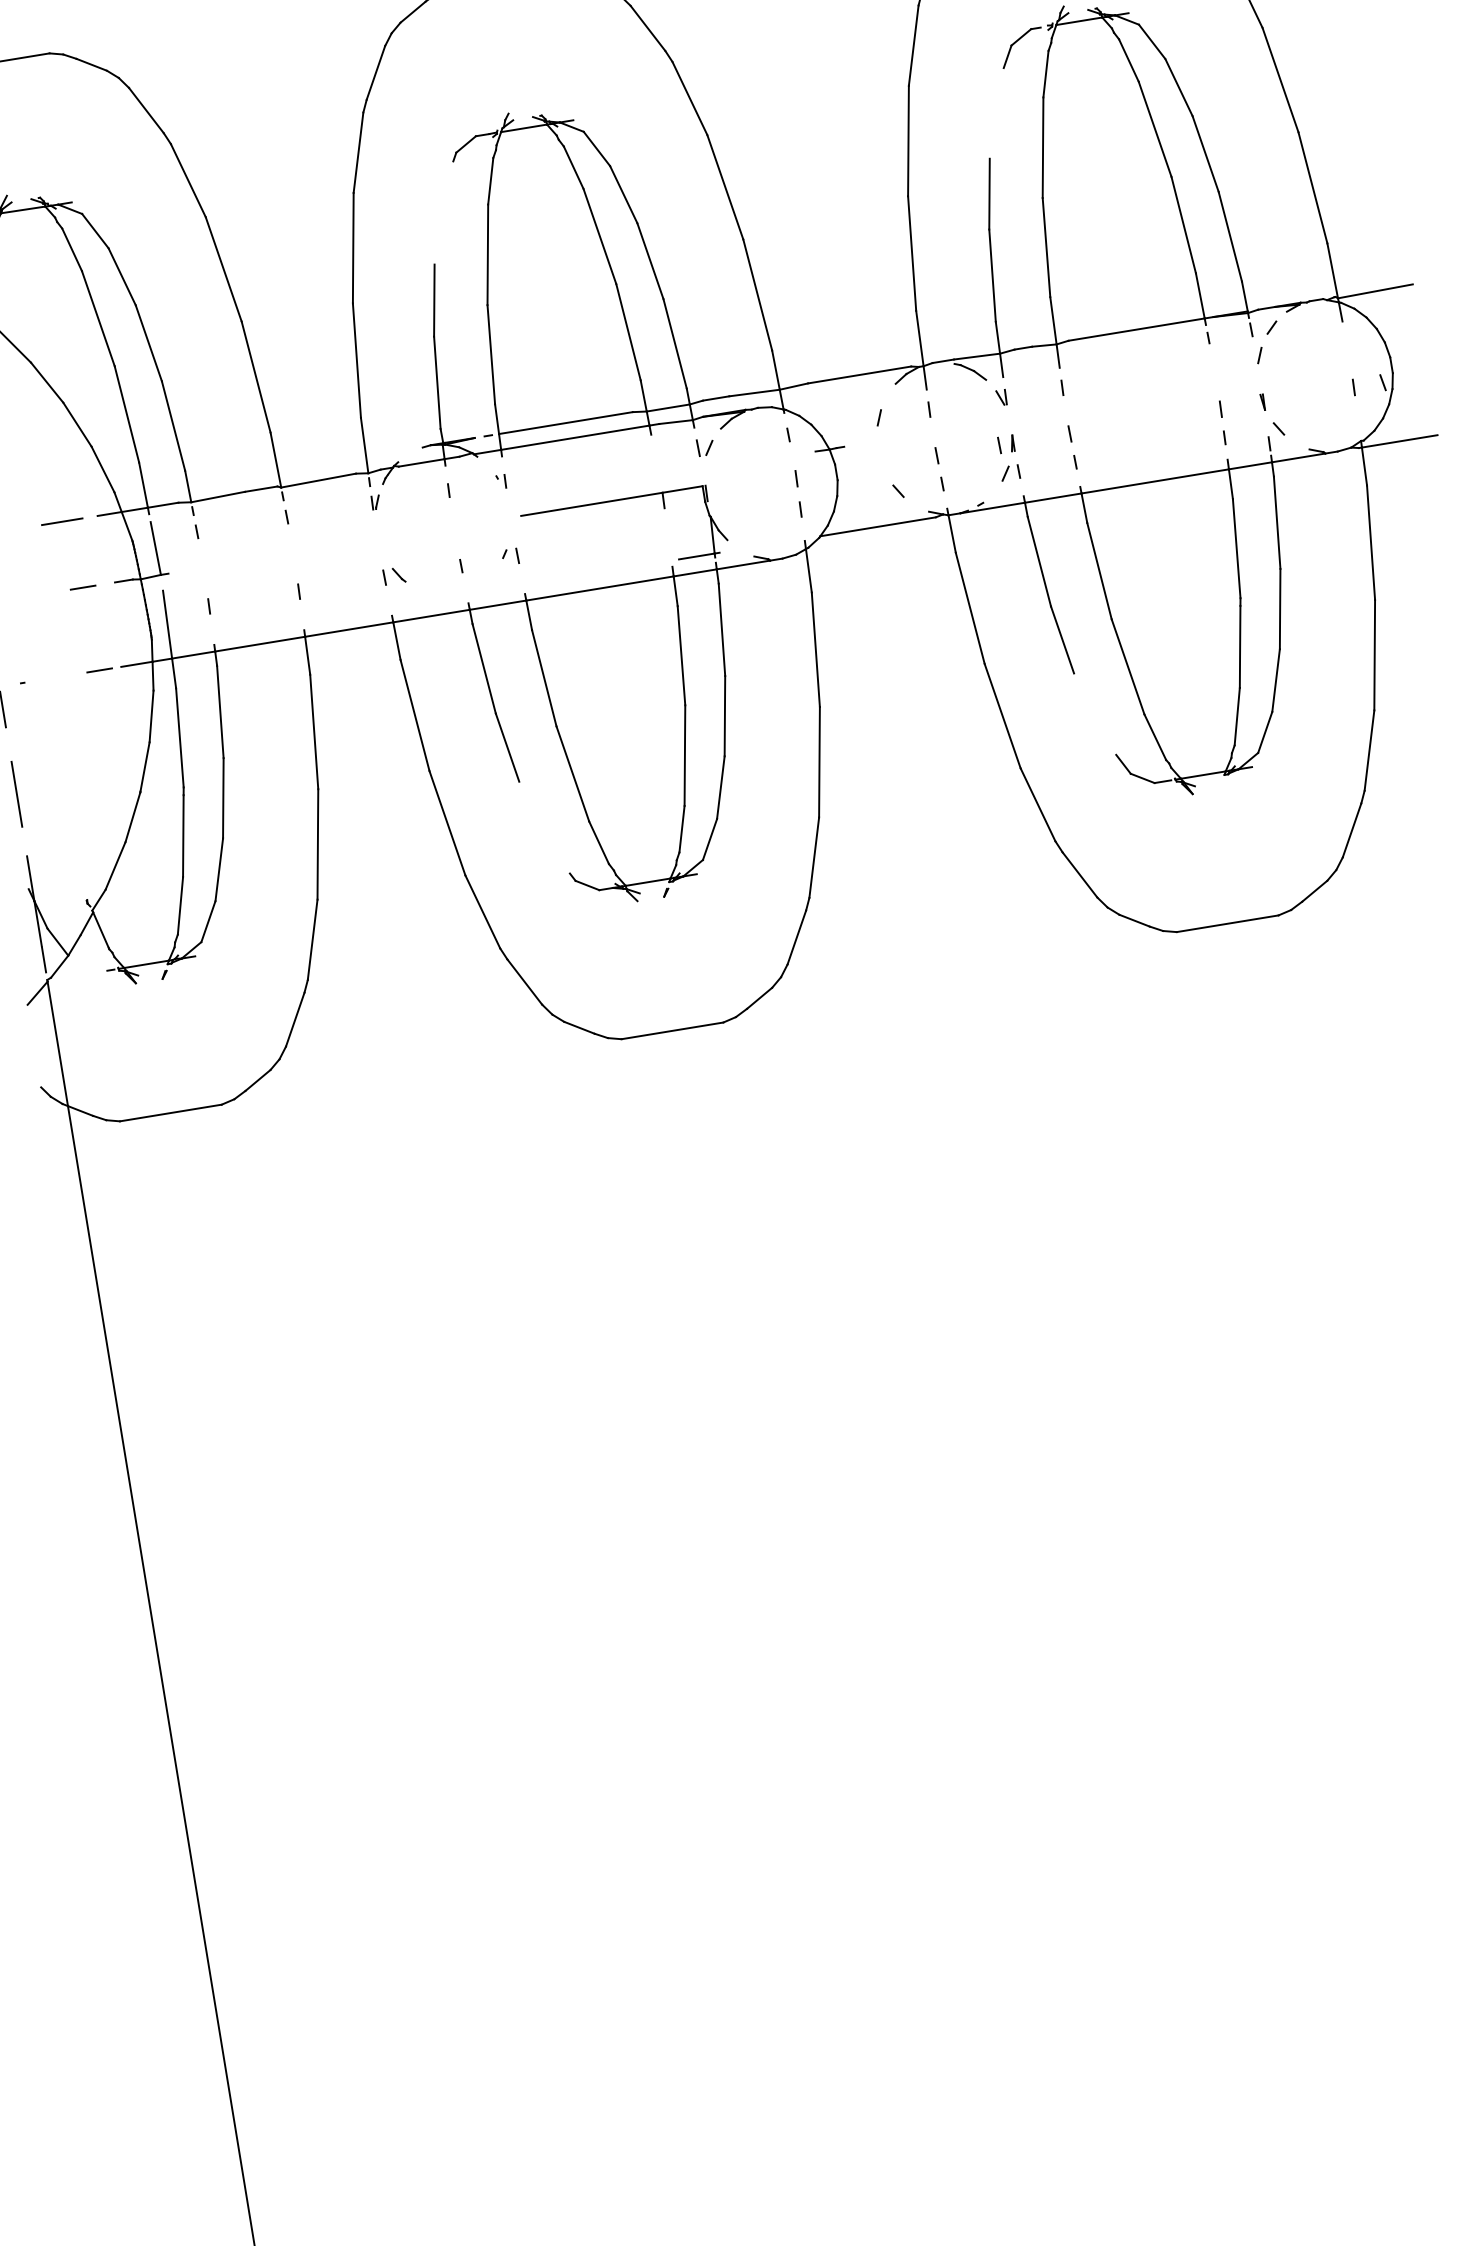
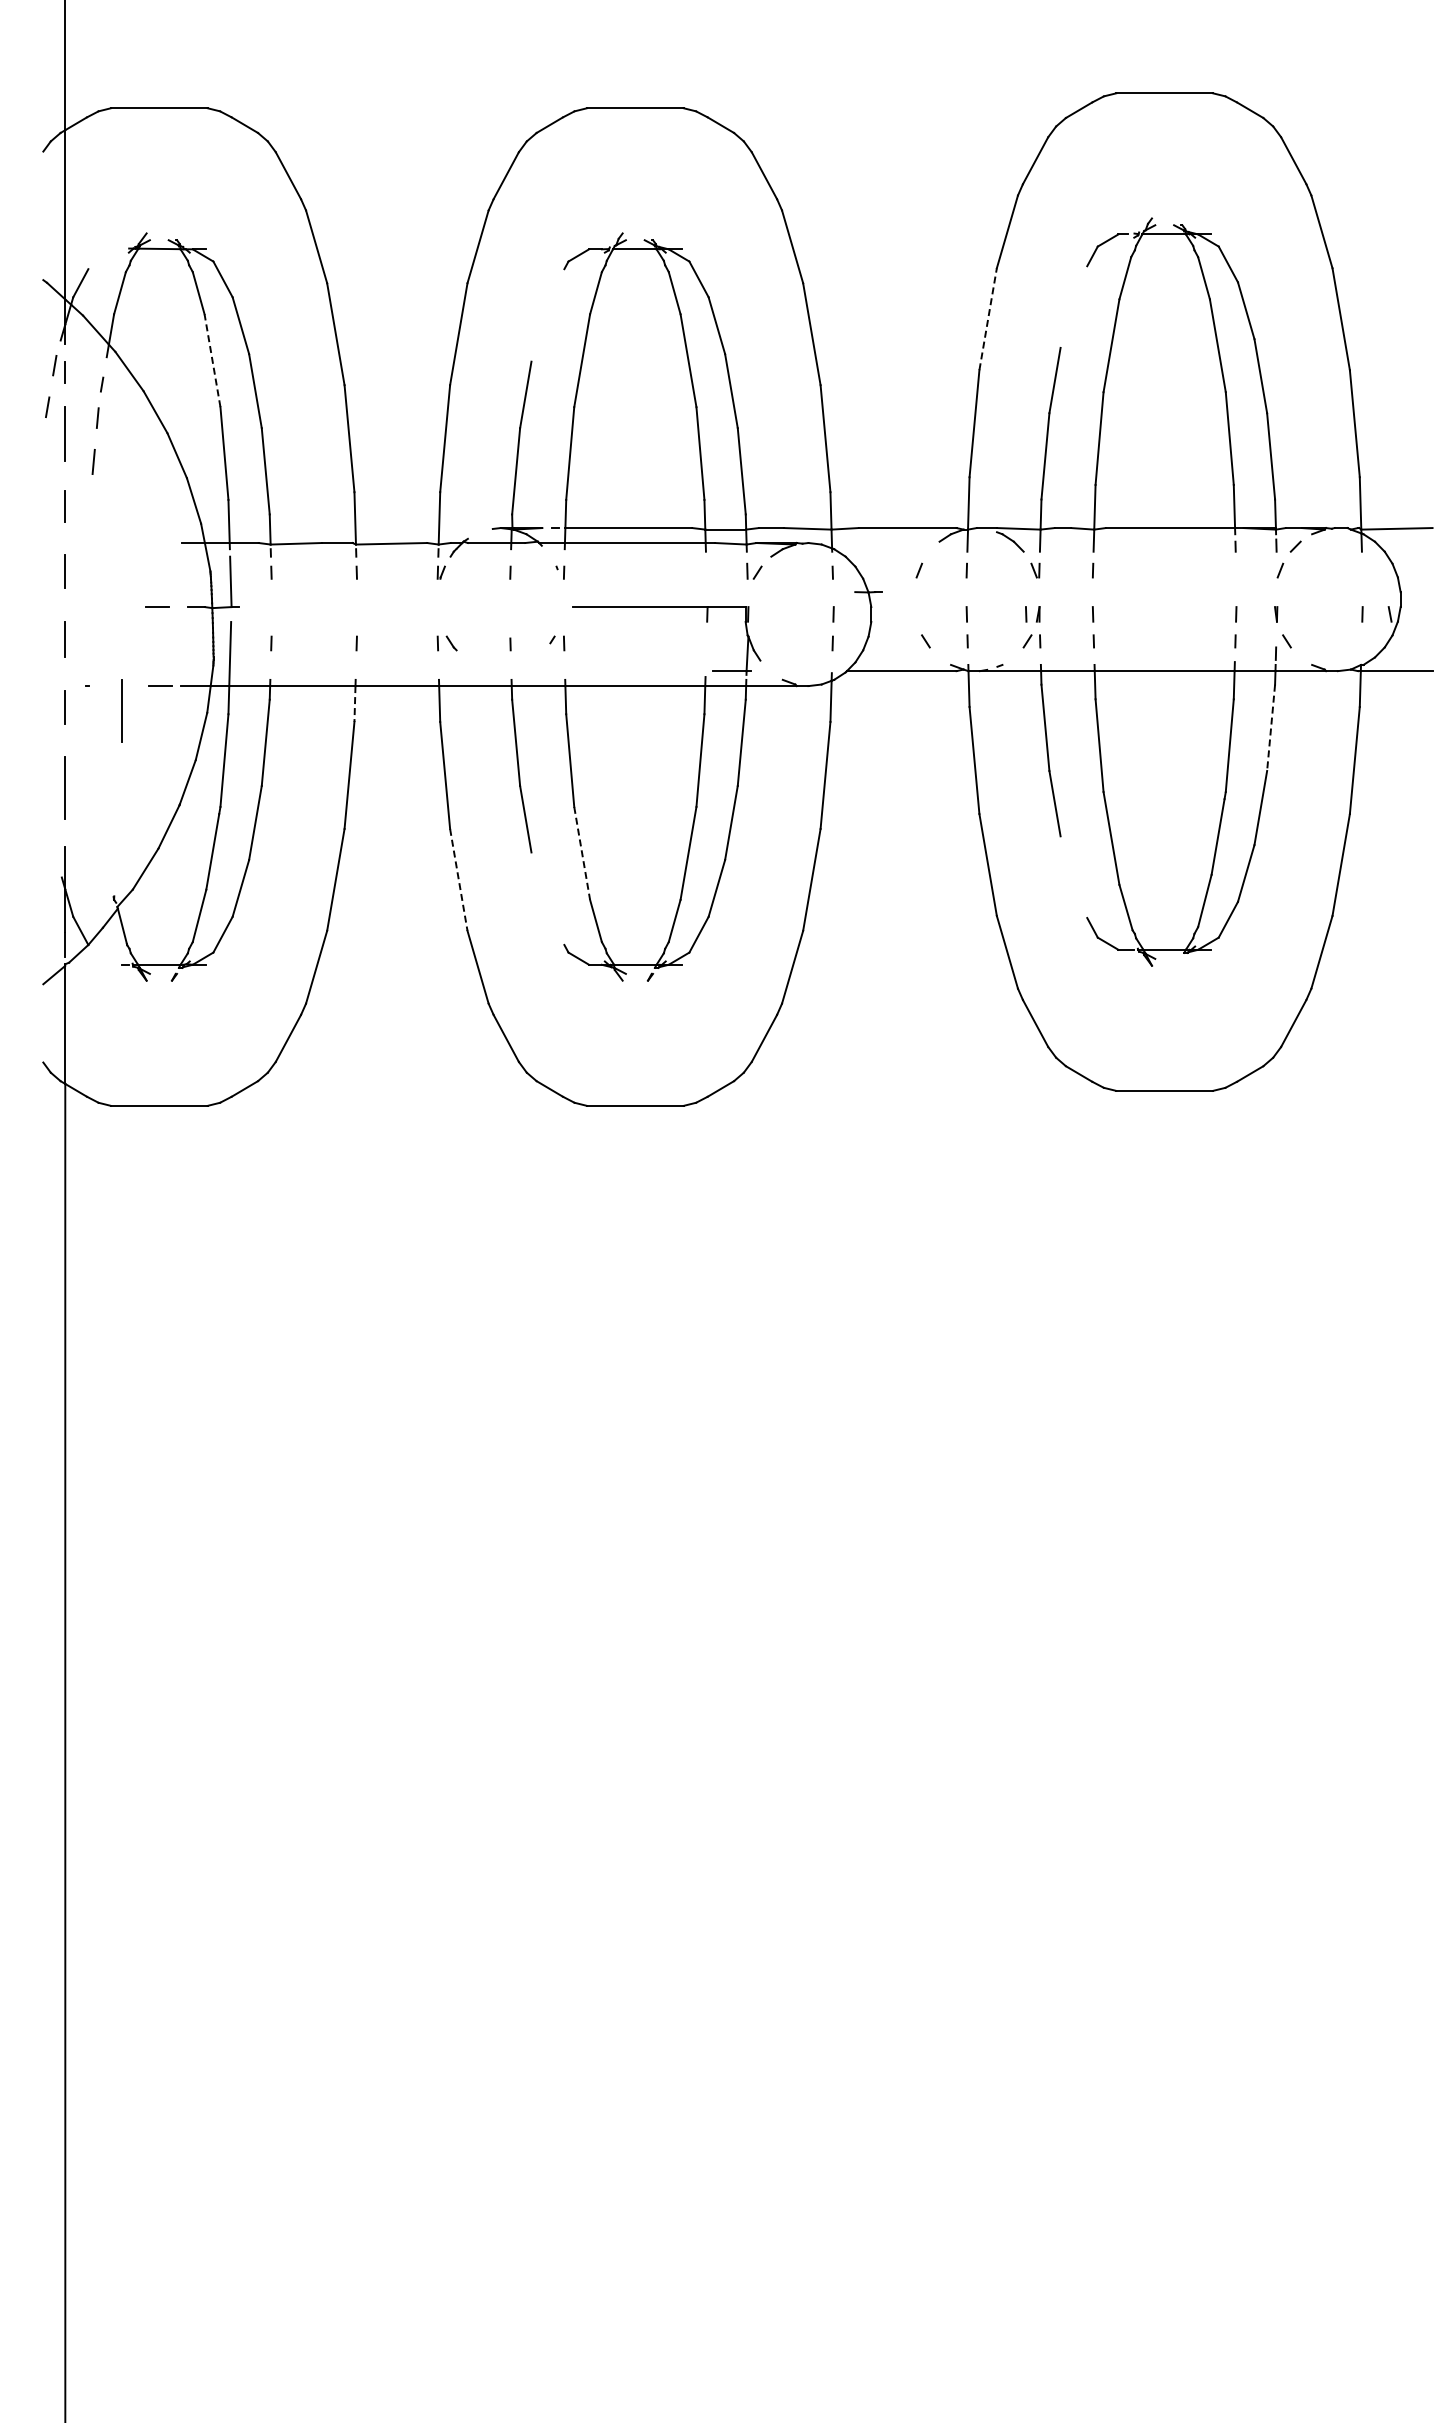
line: (908, 141) -> (988, 319), solid -> dashed
line: (98, 318) -> (212, 360), solid -> dashed
line: (62, 522) -> (148, 543), removed
line: (1277, 523) -> (1271, 728), solid -> dashed
line: (307, 656) -> (354, 704), solid -> dashed
line: (62, 702) -> (121, 710), added
line: (573, 774) -> (582, 853), solid -> dashed
line: (447, 822) -> (458, 879), solid -> dashed

